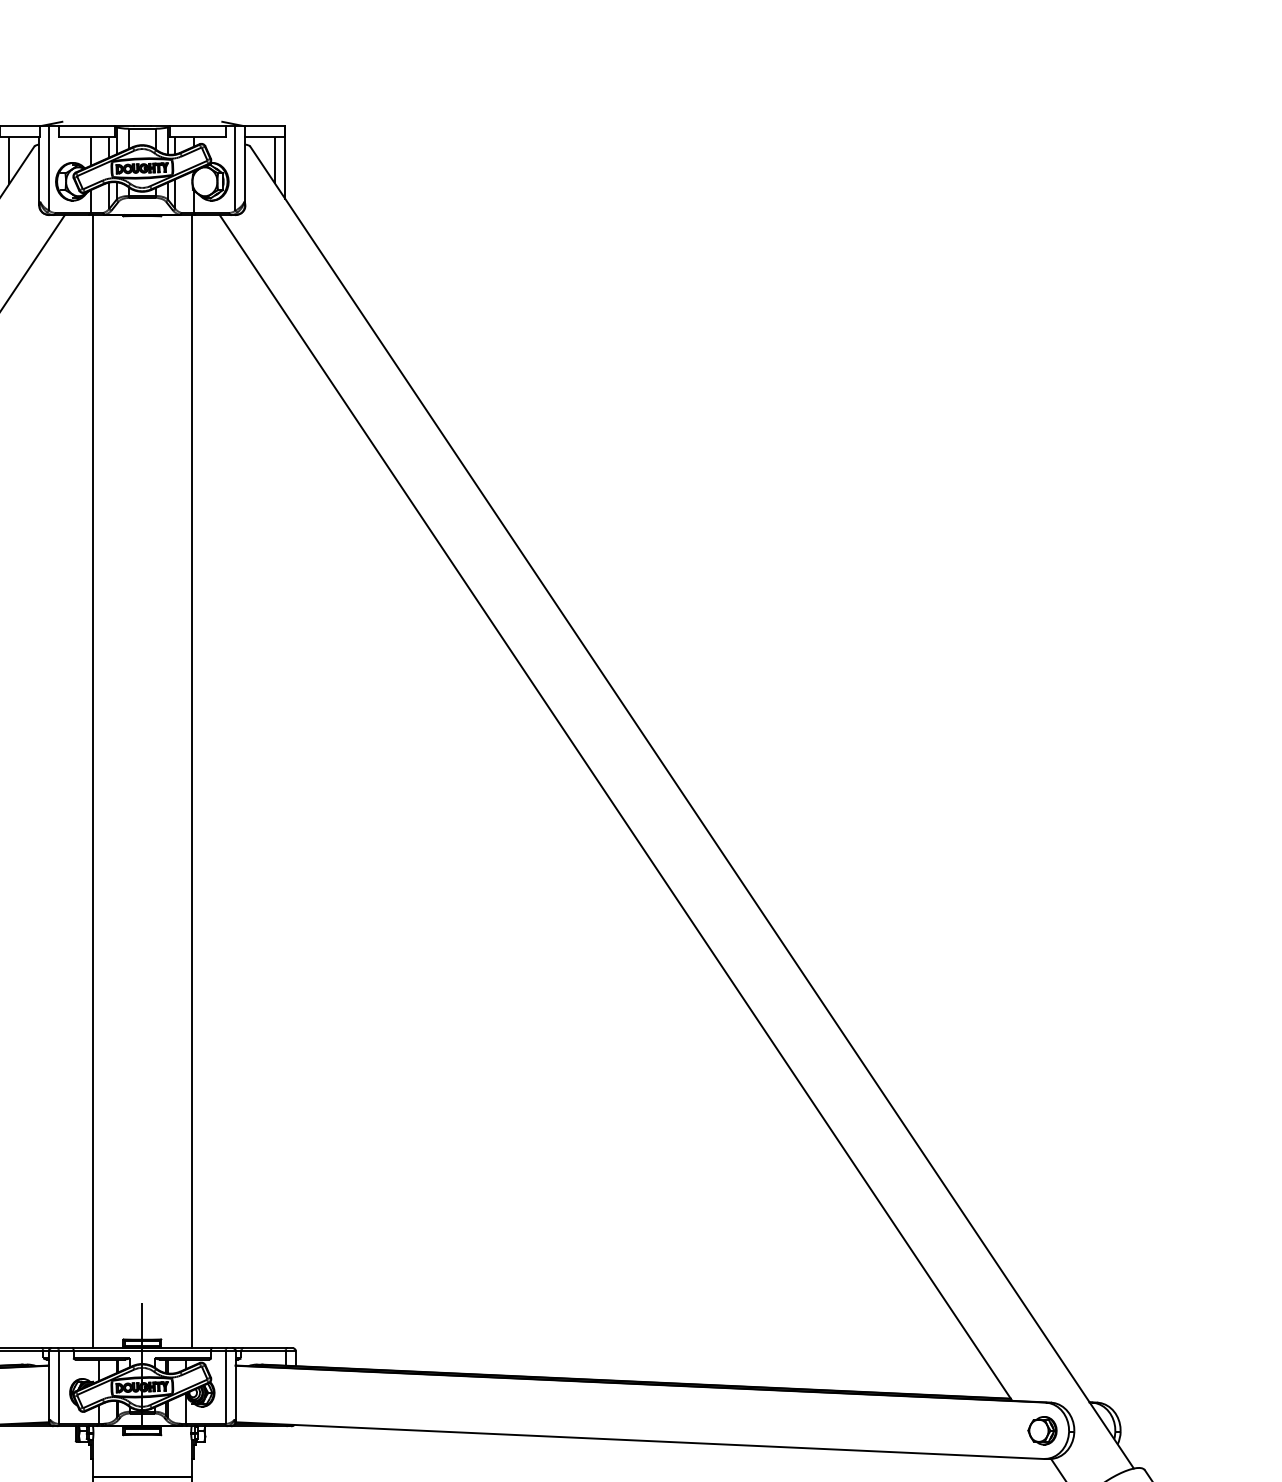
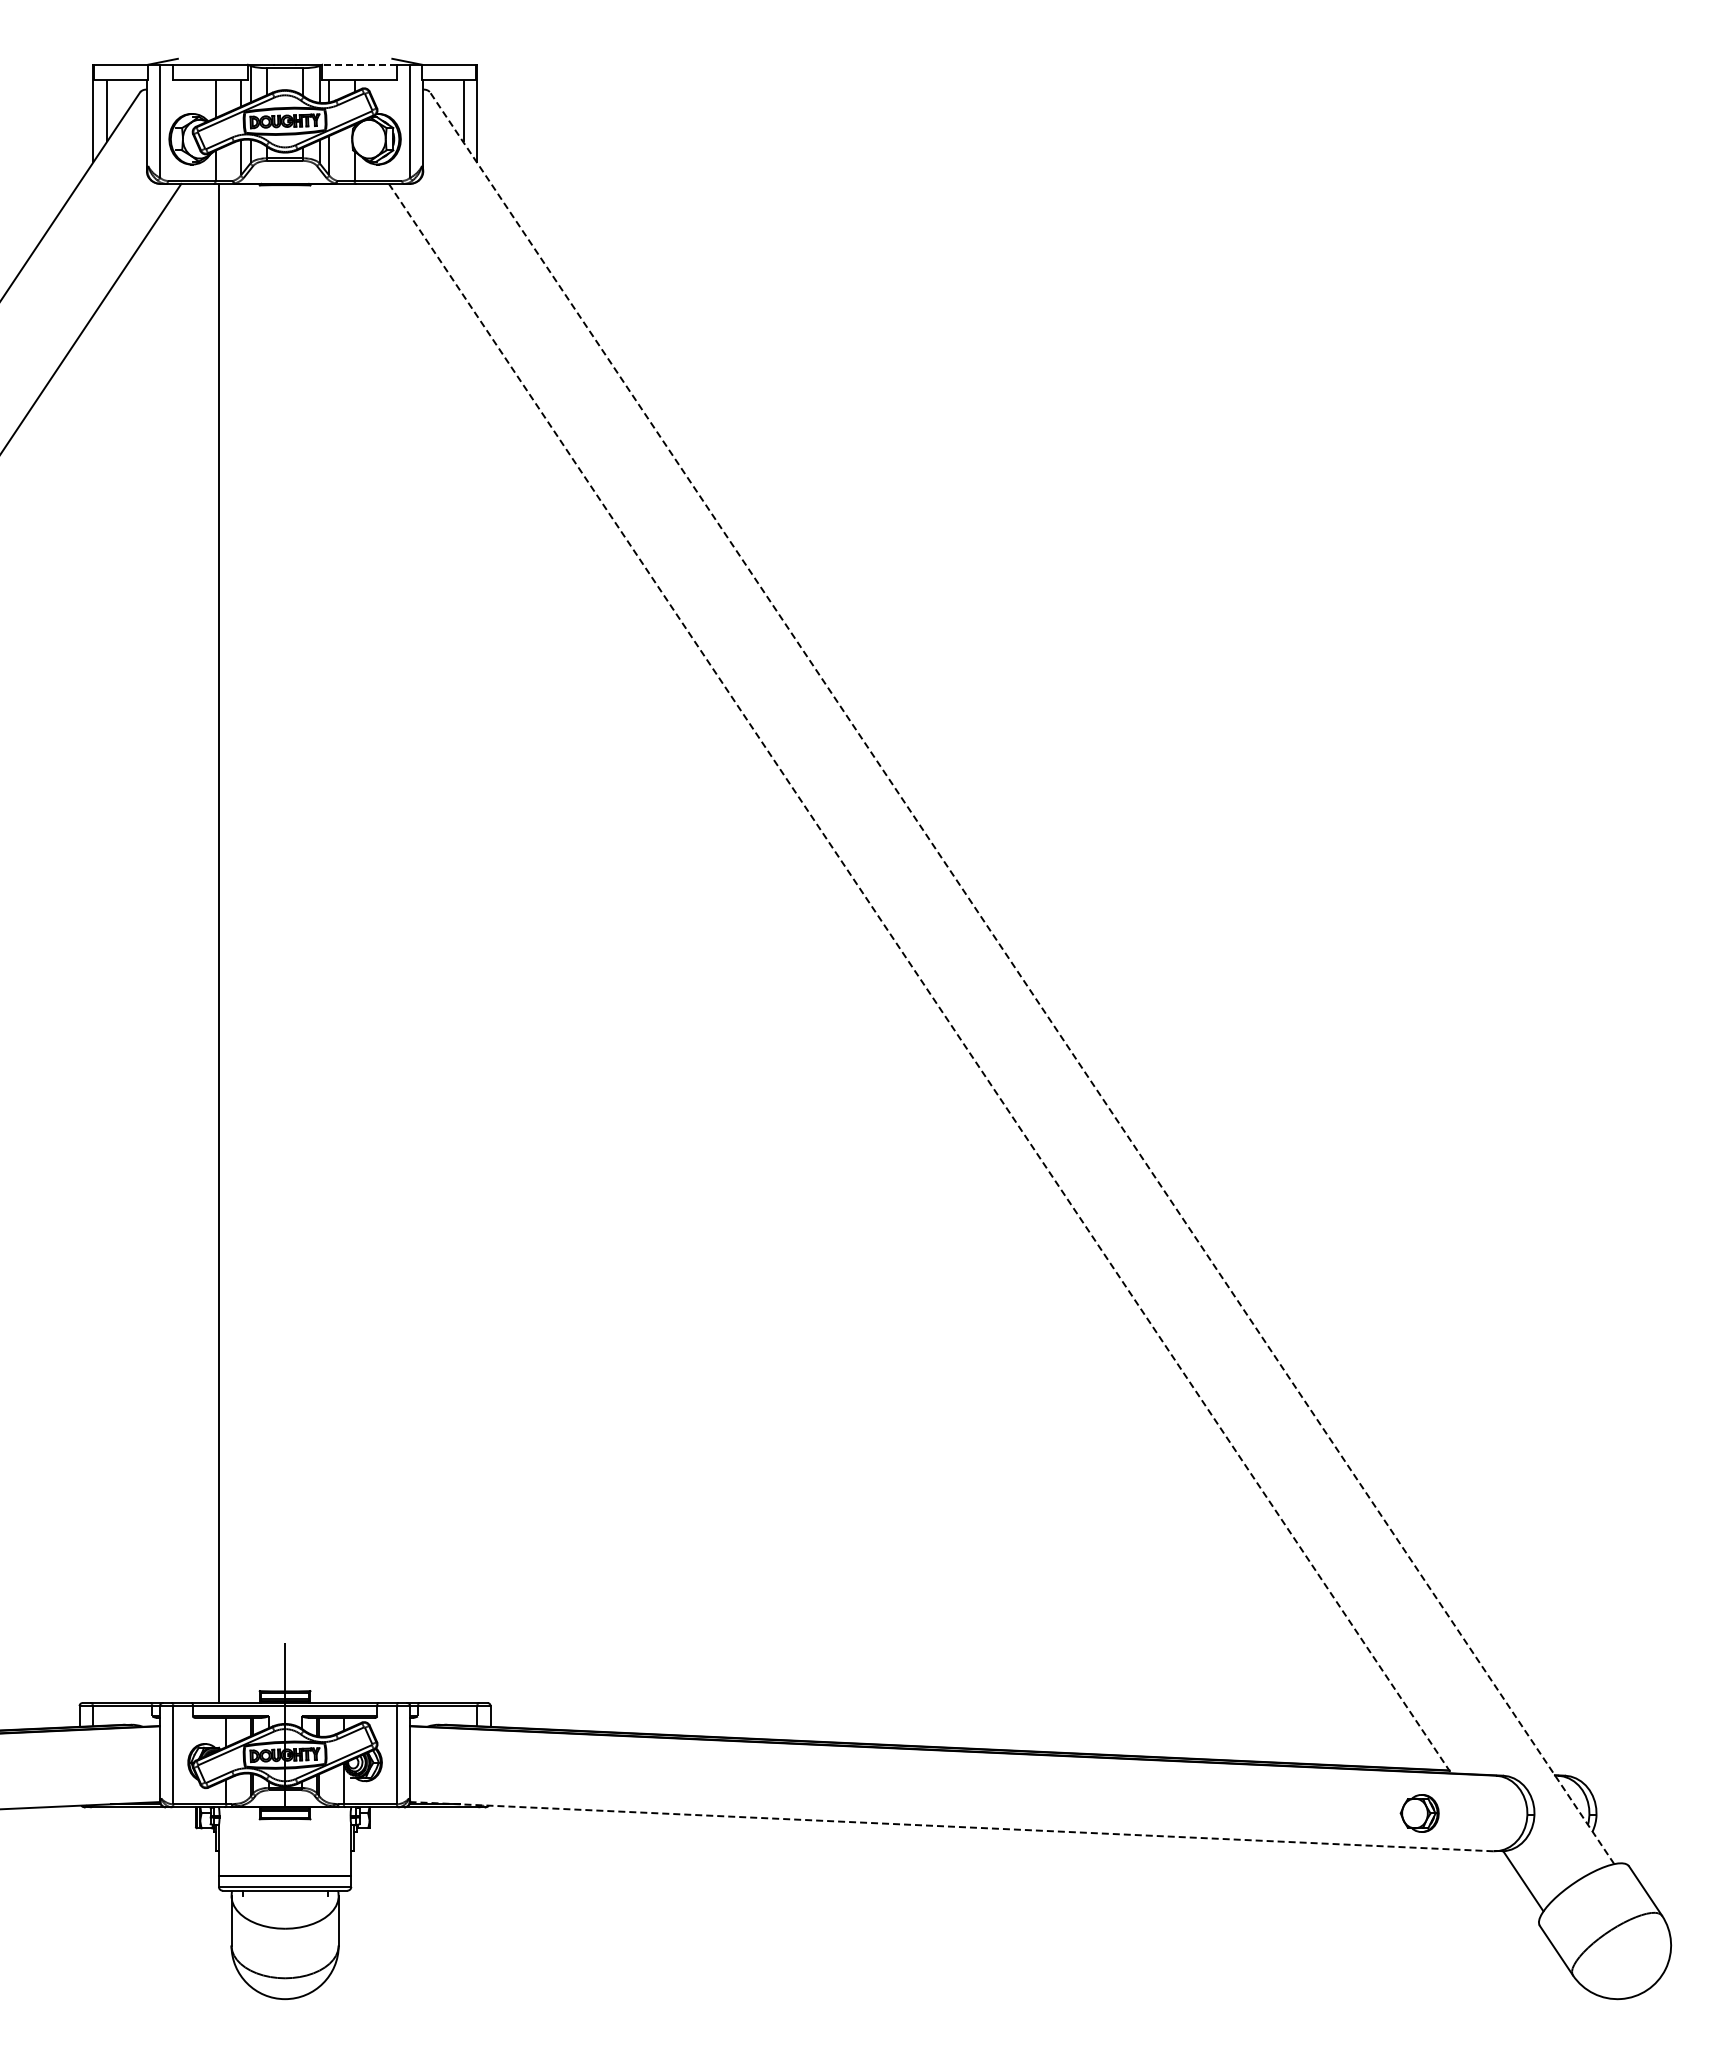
line: (197, 126) -> (359, 64), solid -> dashed
line: (191, 781) -> (351, 943), removed
line: (616, 807) -> (920, 978), solid -> dashed
line: (692, 807) -> (1022, 978), solid -> dashed
part: (1042, 1430) -> (1419, 1813), moved
line: (639, 1440) -> (951, 1826), solid -> dashed

